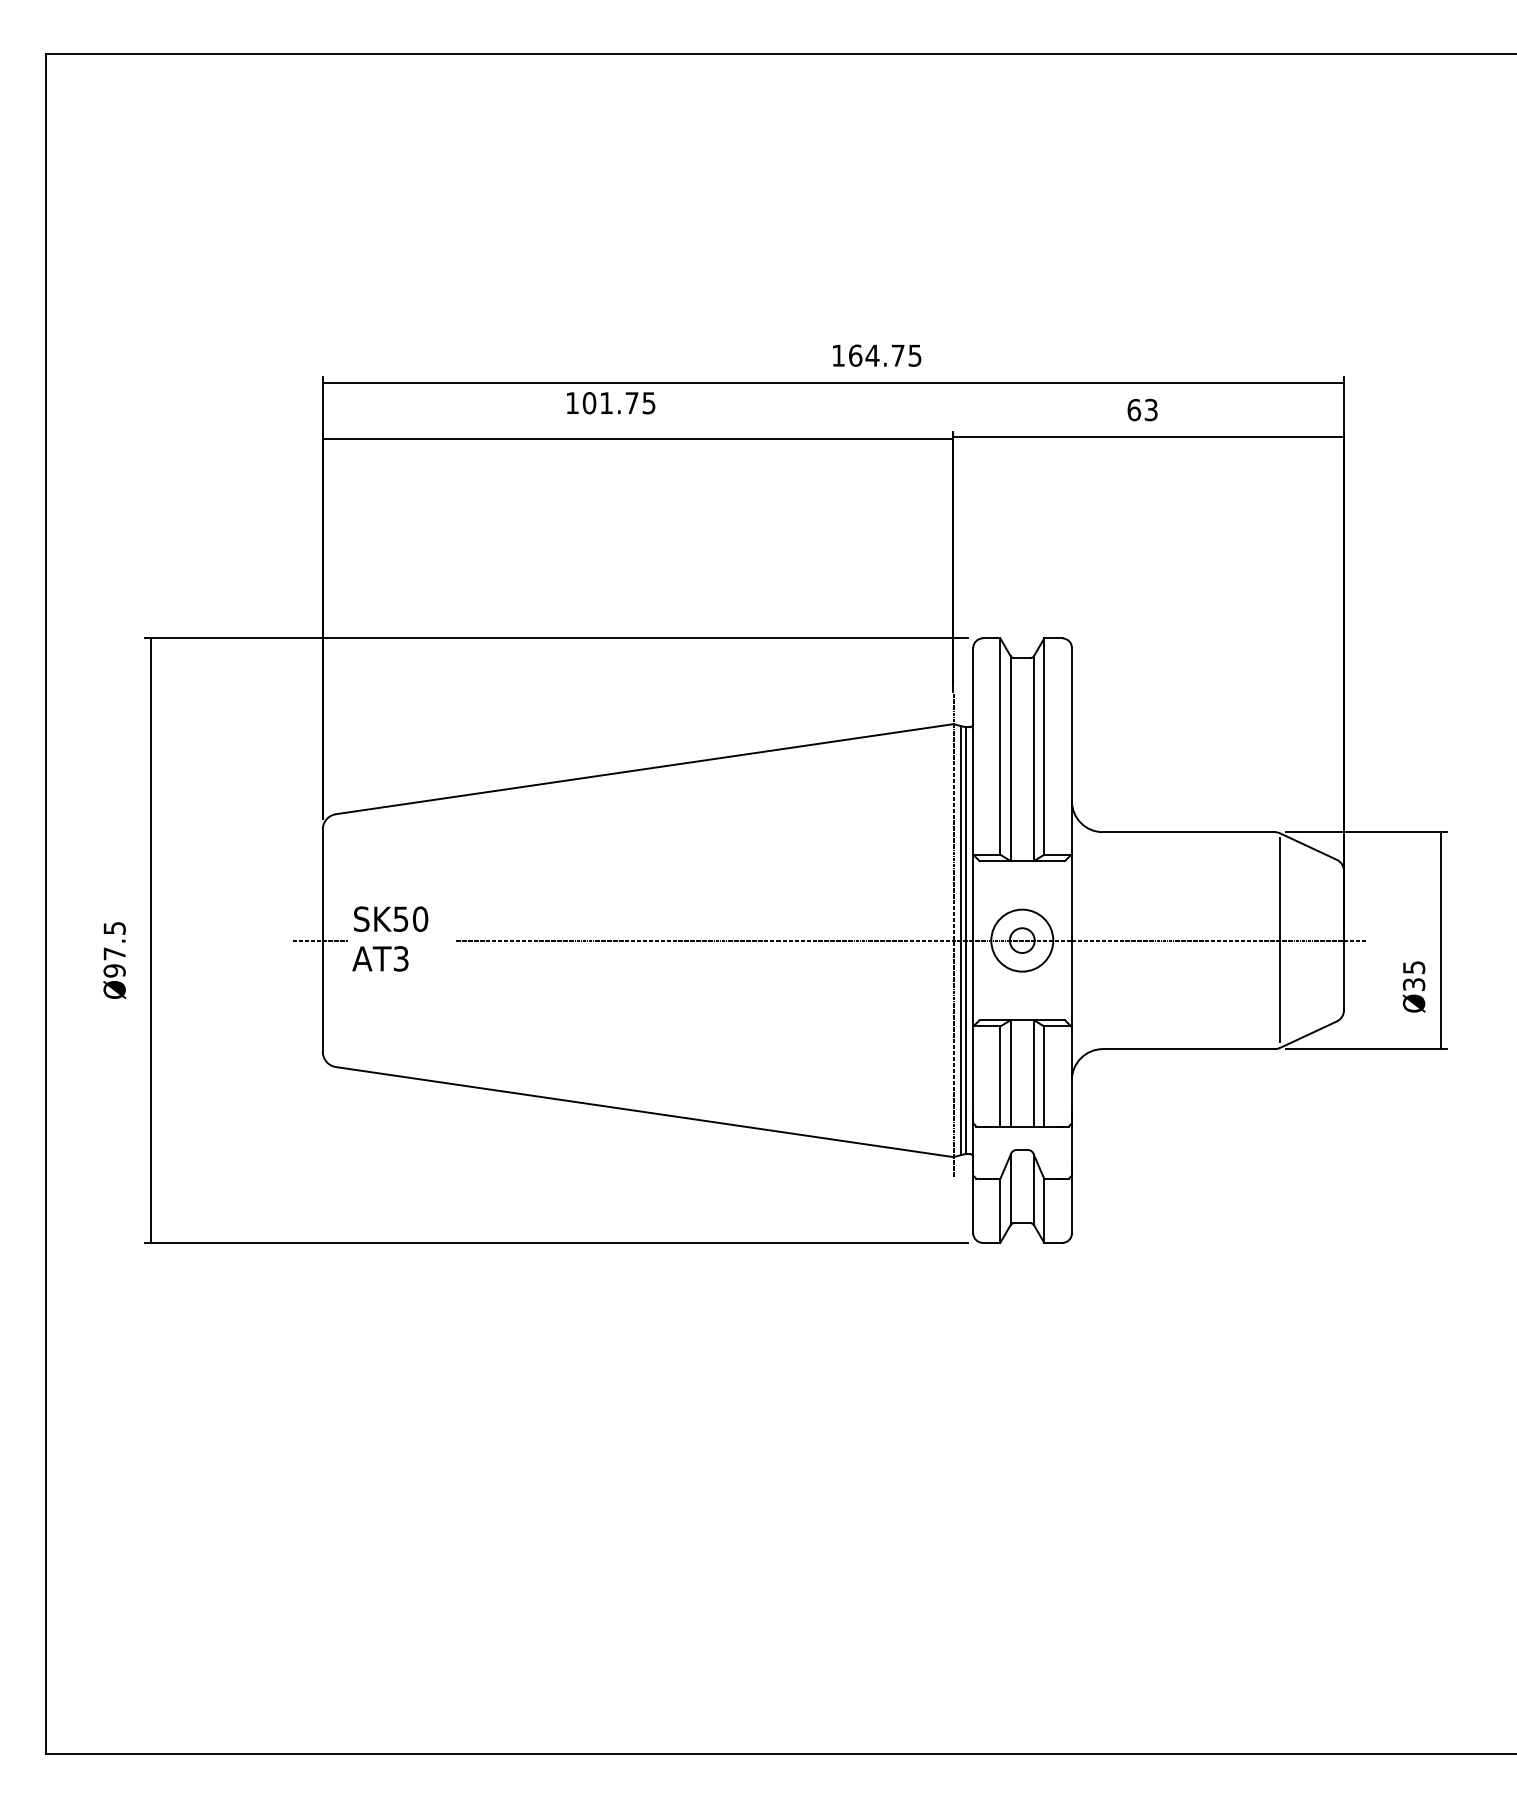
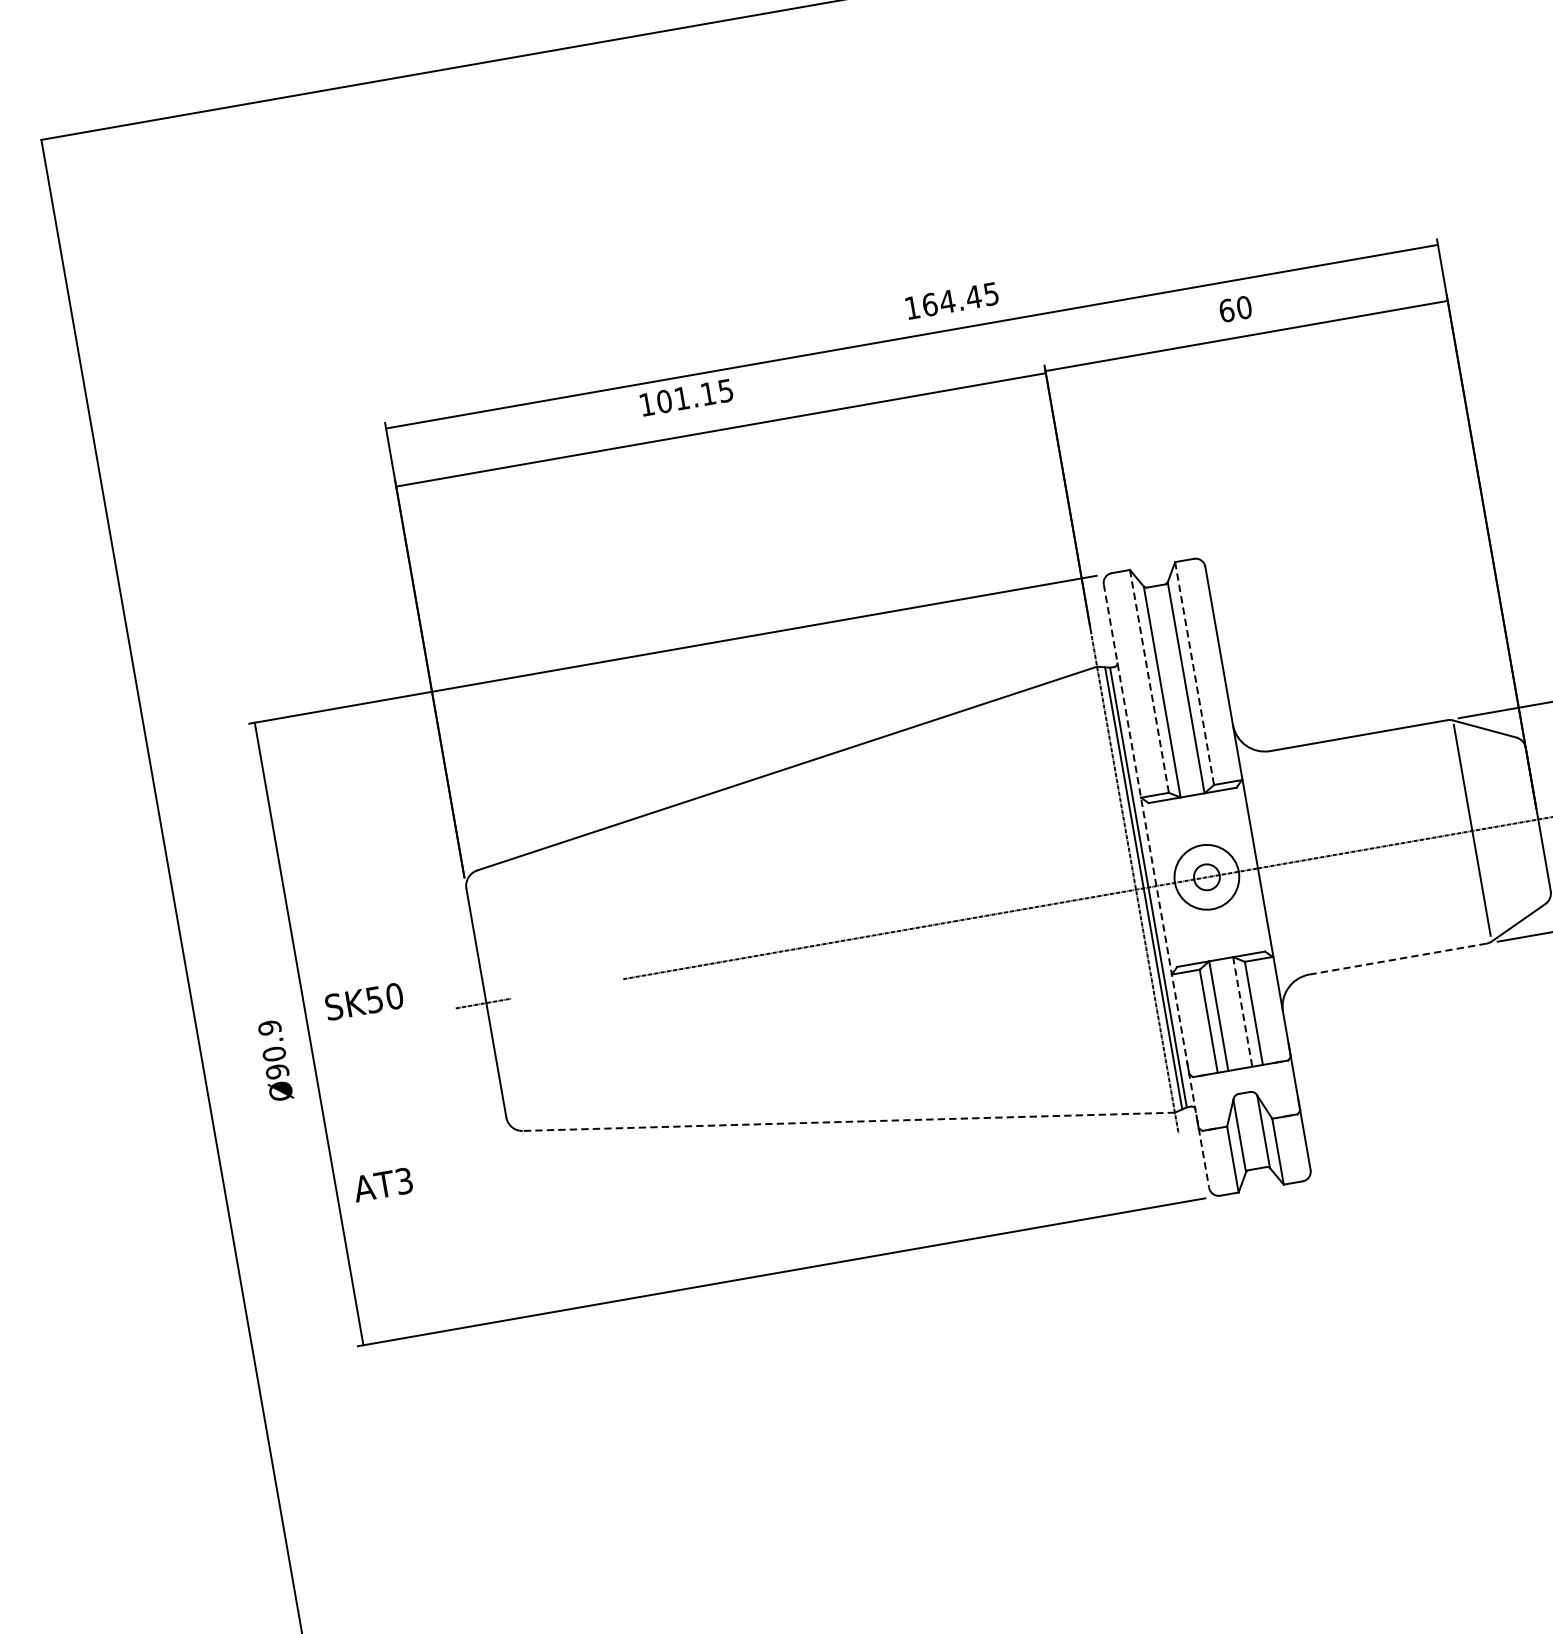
text: (898, 355) -> (974, 296), 164.75 -> 164.45
text: (631, 402) -> (707, 393), 101.75 -> 101.15
text: (1150, 410) -> (1243, 308), 63 -> 60
line: (1000, 747) -> (1149, 682), solid -> dashed
line: (1044, 747) -> (1195, 674), solid -> dashed
text: (391, 918) -> (364, 1000), moved
text: (114, 940) -> (271, 1040), Ø97.5 -> Ø90.9
line: (973, 940) -> (1156, 885), solid -> dashed
text: (380, 958) -> (382, 1184), moved
line: (1188, 1049) -> (1397, 959), solid -> dashed
line: (1033, 1073) -> (1242, 1012), solid -> dashed
line: (644, 1112) -> (848, 1122), solid -> dashed

